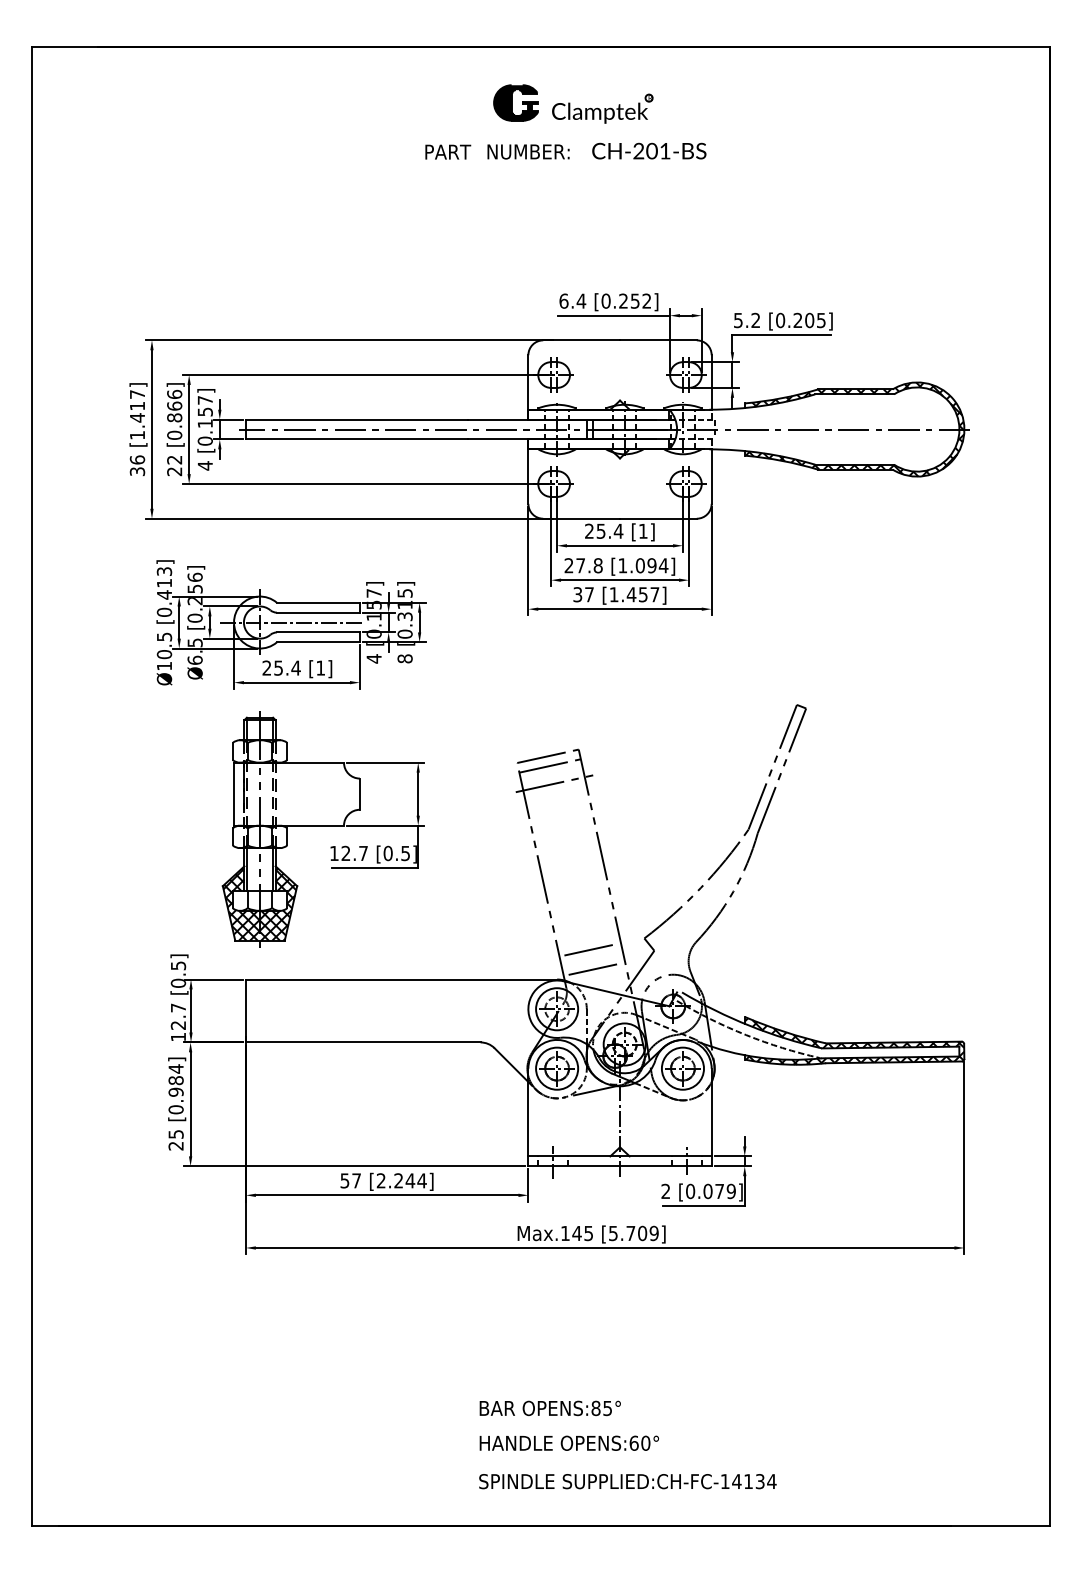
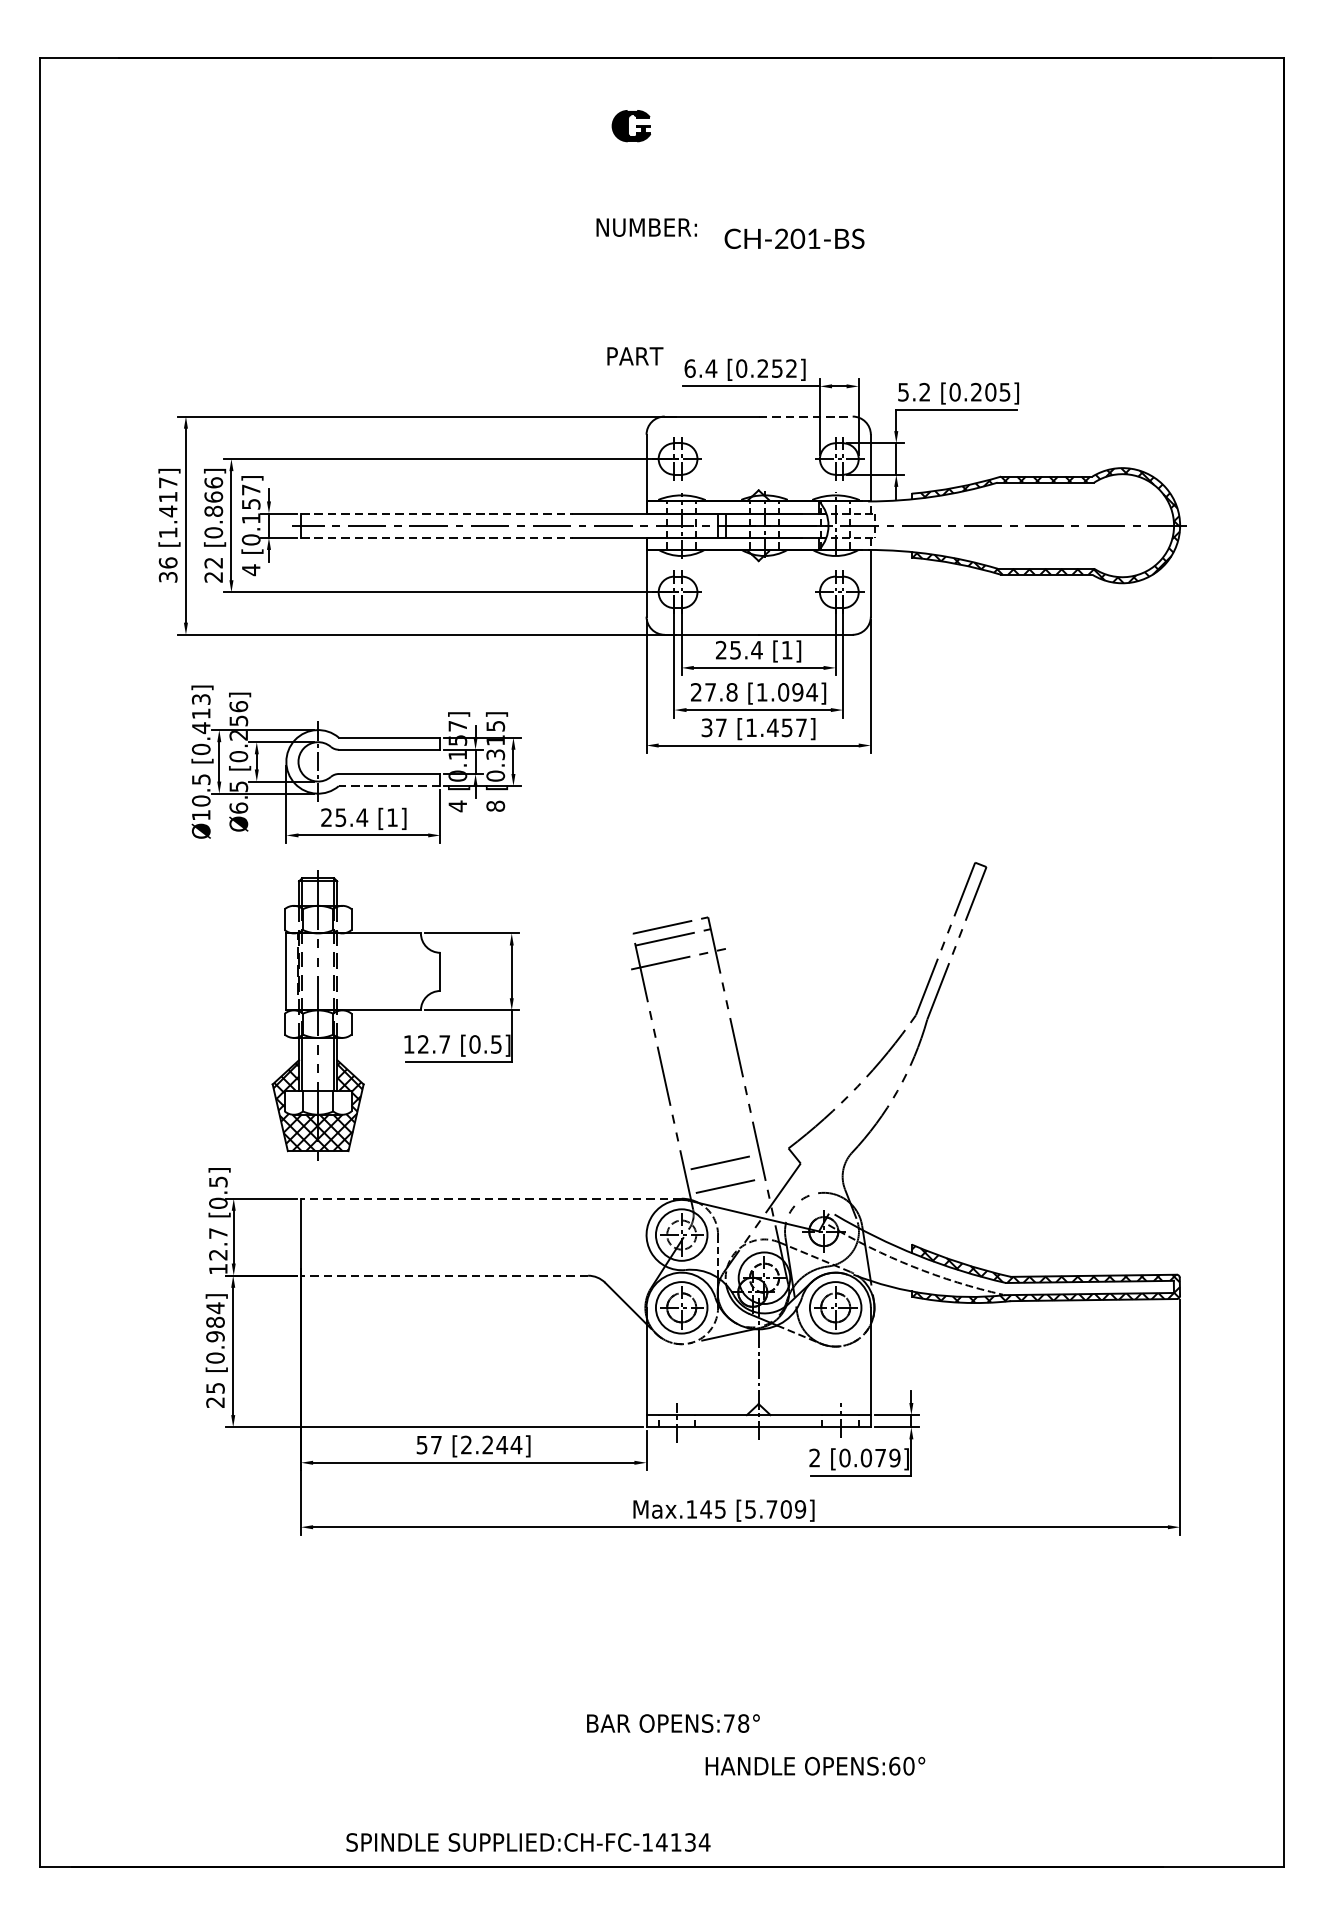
part: (515, 102) -> (630, 125), size x0.7
part: (602, 108) -> (737, 132), removed
text: (649, 150) -> (794, 238), moved
text: (448, 151) -> (635, 355), moved
text: (528, 151) -> (646, 227), moved
line: (658, 340) -> (805, 416), solid -> dashed
line: (356, 419) -> (436, 513), solid -> dashed
line: (356, 439) -> (436, 537), solid -> dashed
line: (291, 622) -> (356, 761), removed
line: (317, 642) -> (388, 786), solid -> dashed
line: (401, 979) -> (491, 1198), solid -> dashed
line: (362, 1042) -> (443, 1275), solid -> dashed
text: (601, 1408) -> (736, 1723), OPENS:85° -> OPENS:78°
text: (568, 1442) -> (814, 1765), moved
text: (627, 1481) -> (528, 1842), moved

